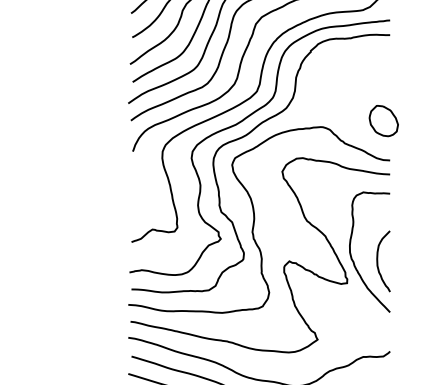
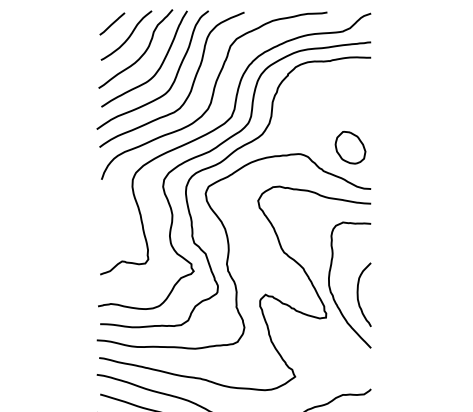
part: (383, 120) -> (350, 147), moved

